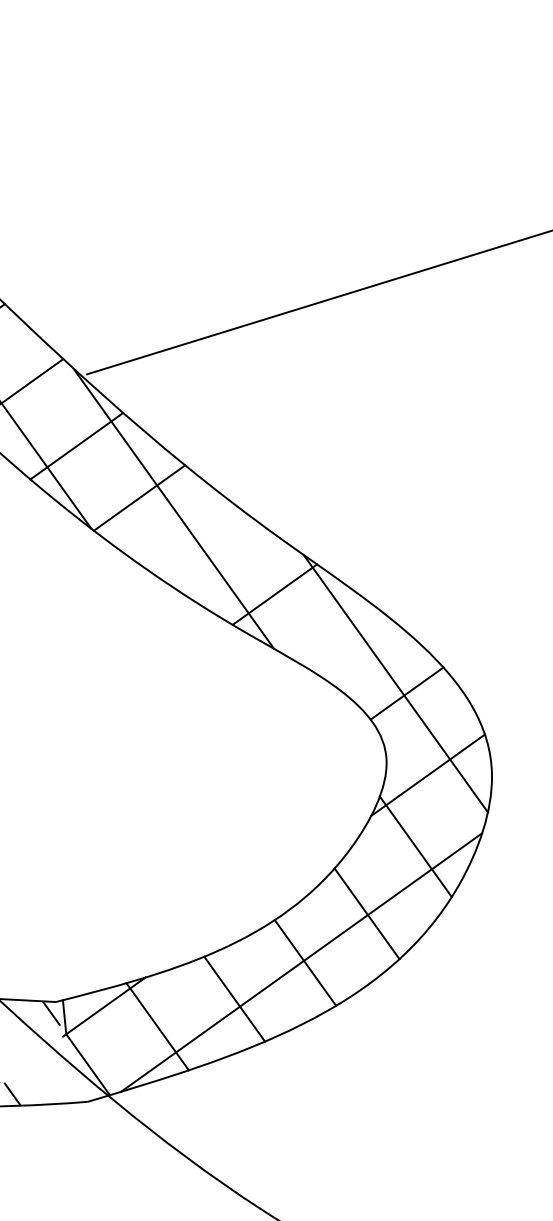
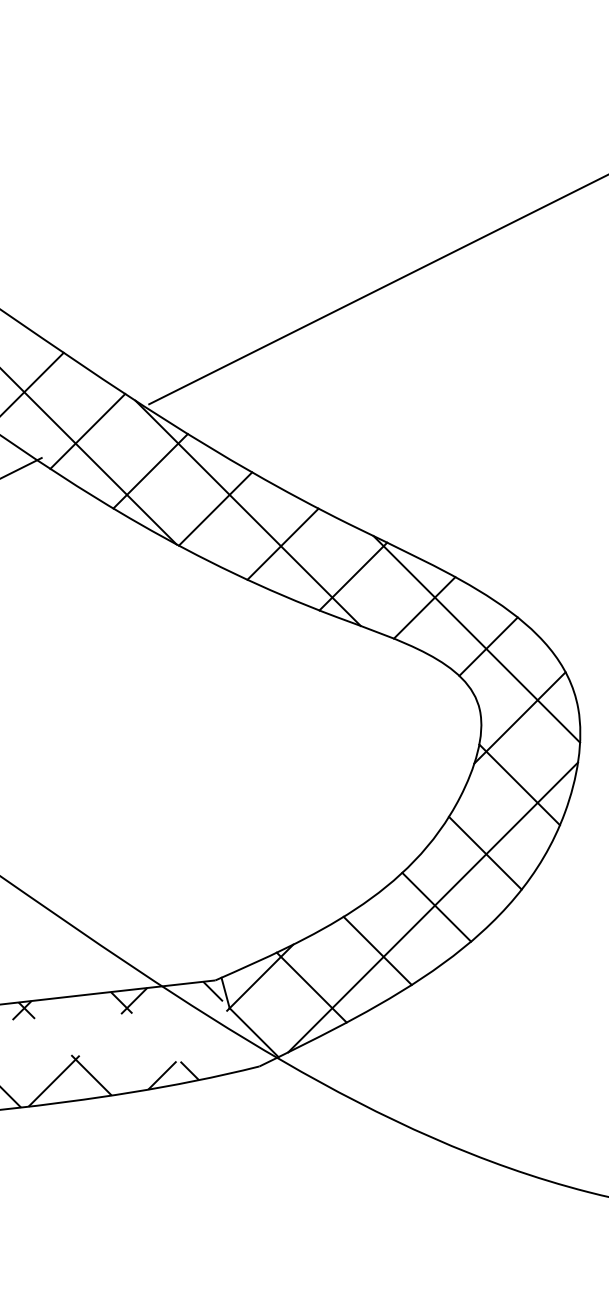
line: (205, 546) -> (282, 543), added
line: (345, 640) -> (424, 607), added

